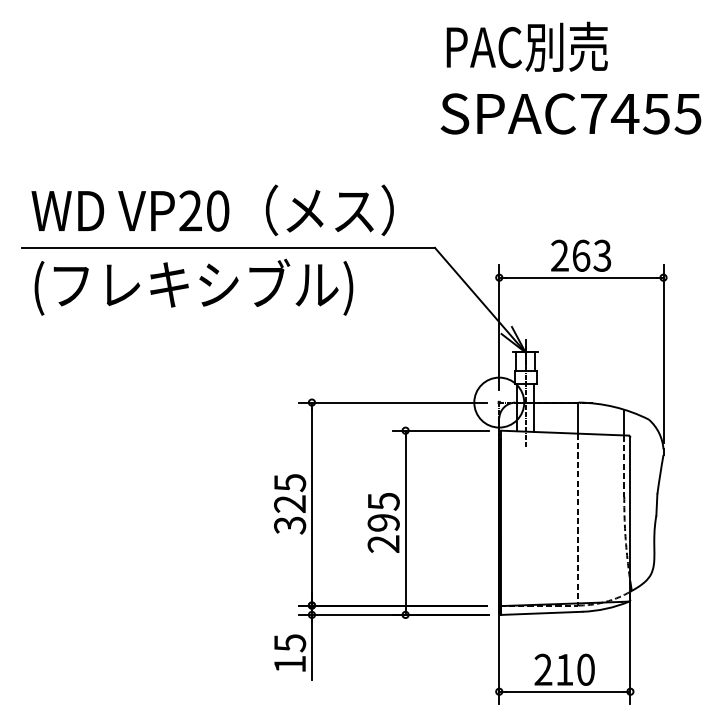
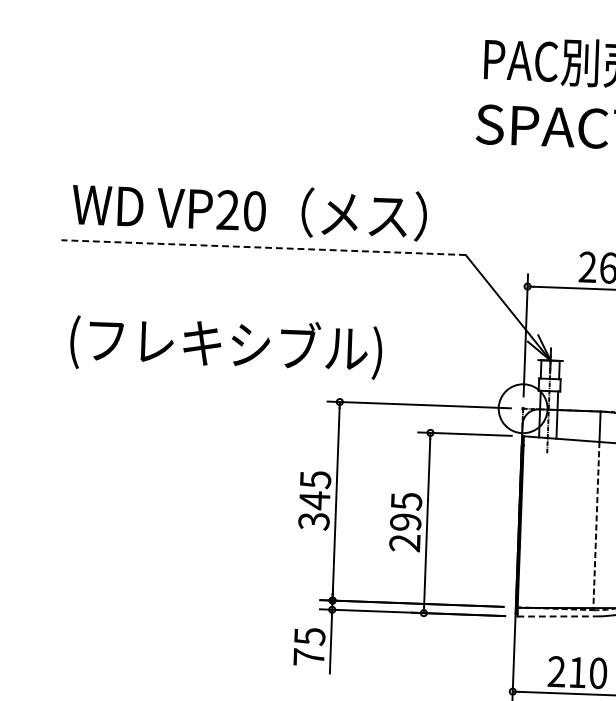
line: (228, 247) -> (263, 247), solid -> dashed
text: (193, 286) -> (225, 345), moved
text: (289, 503) -> (314, 499), 325 -> 345
line: (541, 613) -> (556, 616), solid -> dashed
text: (289, 664) -> (308, 657), 15 -> 75

